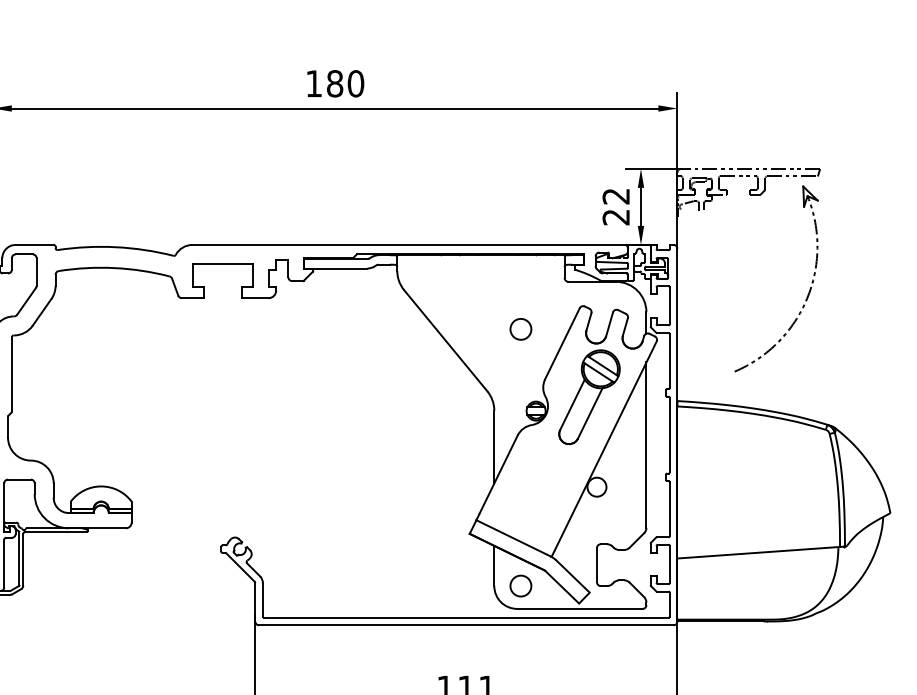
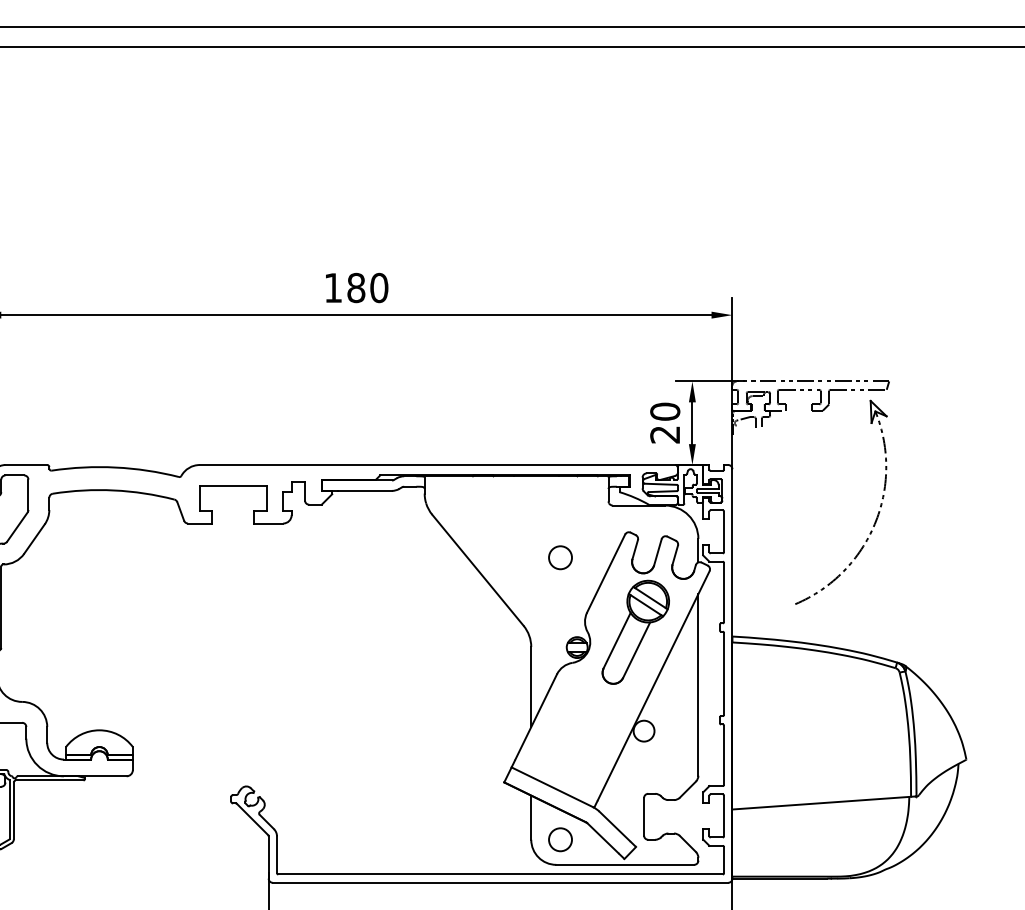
text: (616, 196) -> (665, 411), 22 -> 20

